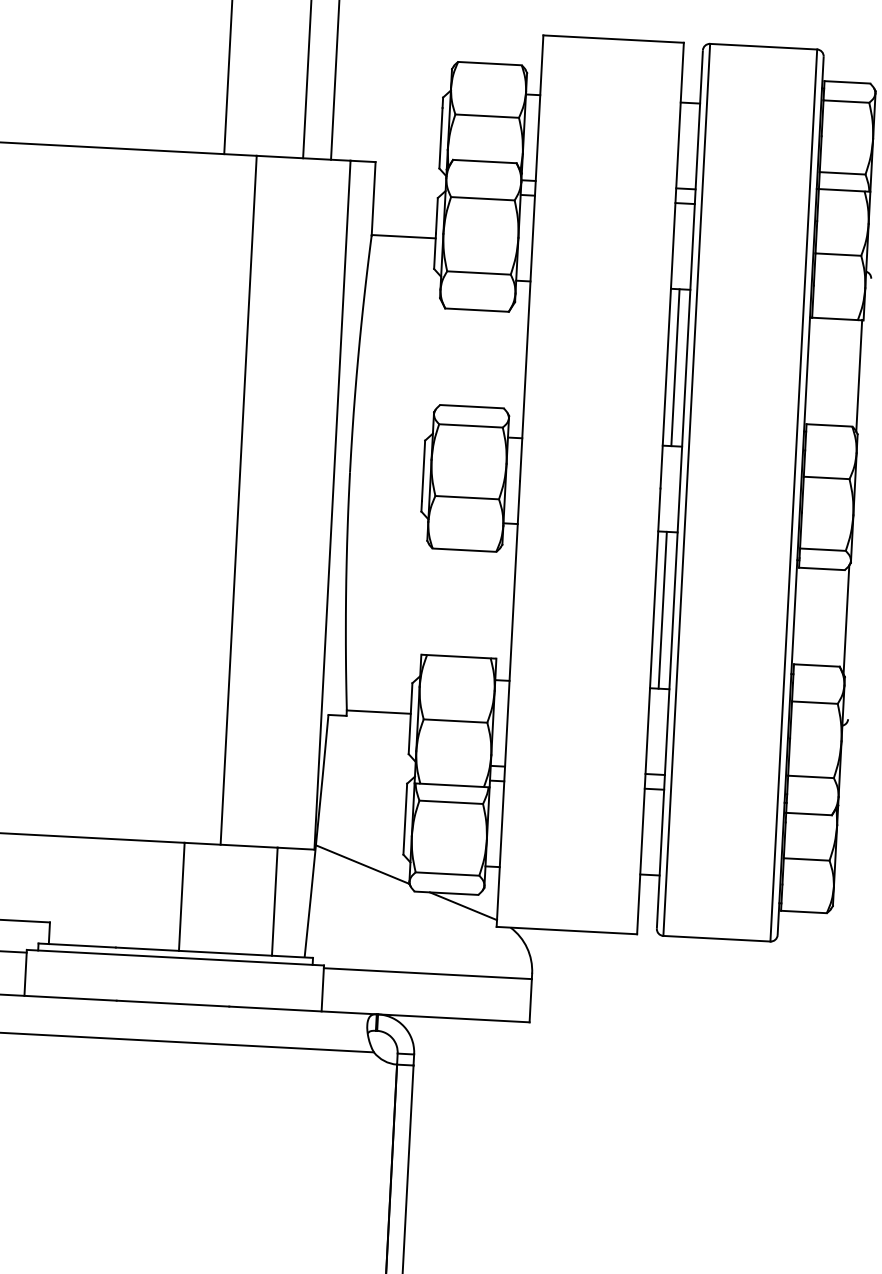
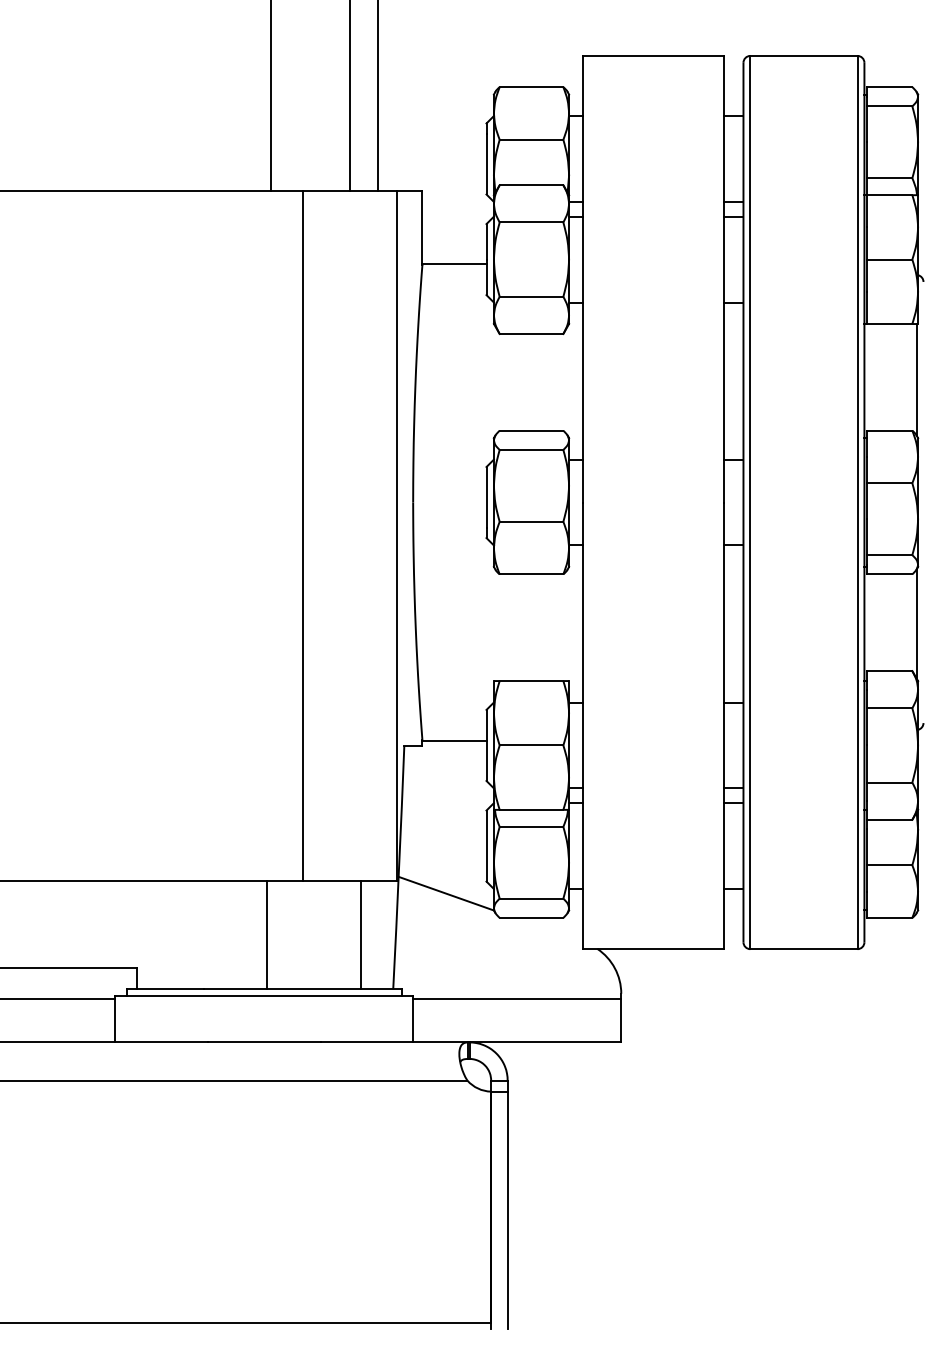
line: (675, 367) -> (732, 380), removed
line: (662, 609) -> (732, 623), removed
line: (462, 905) -> (548, 929), removed

